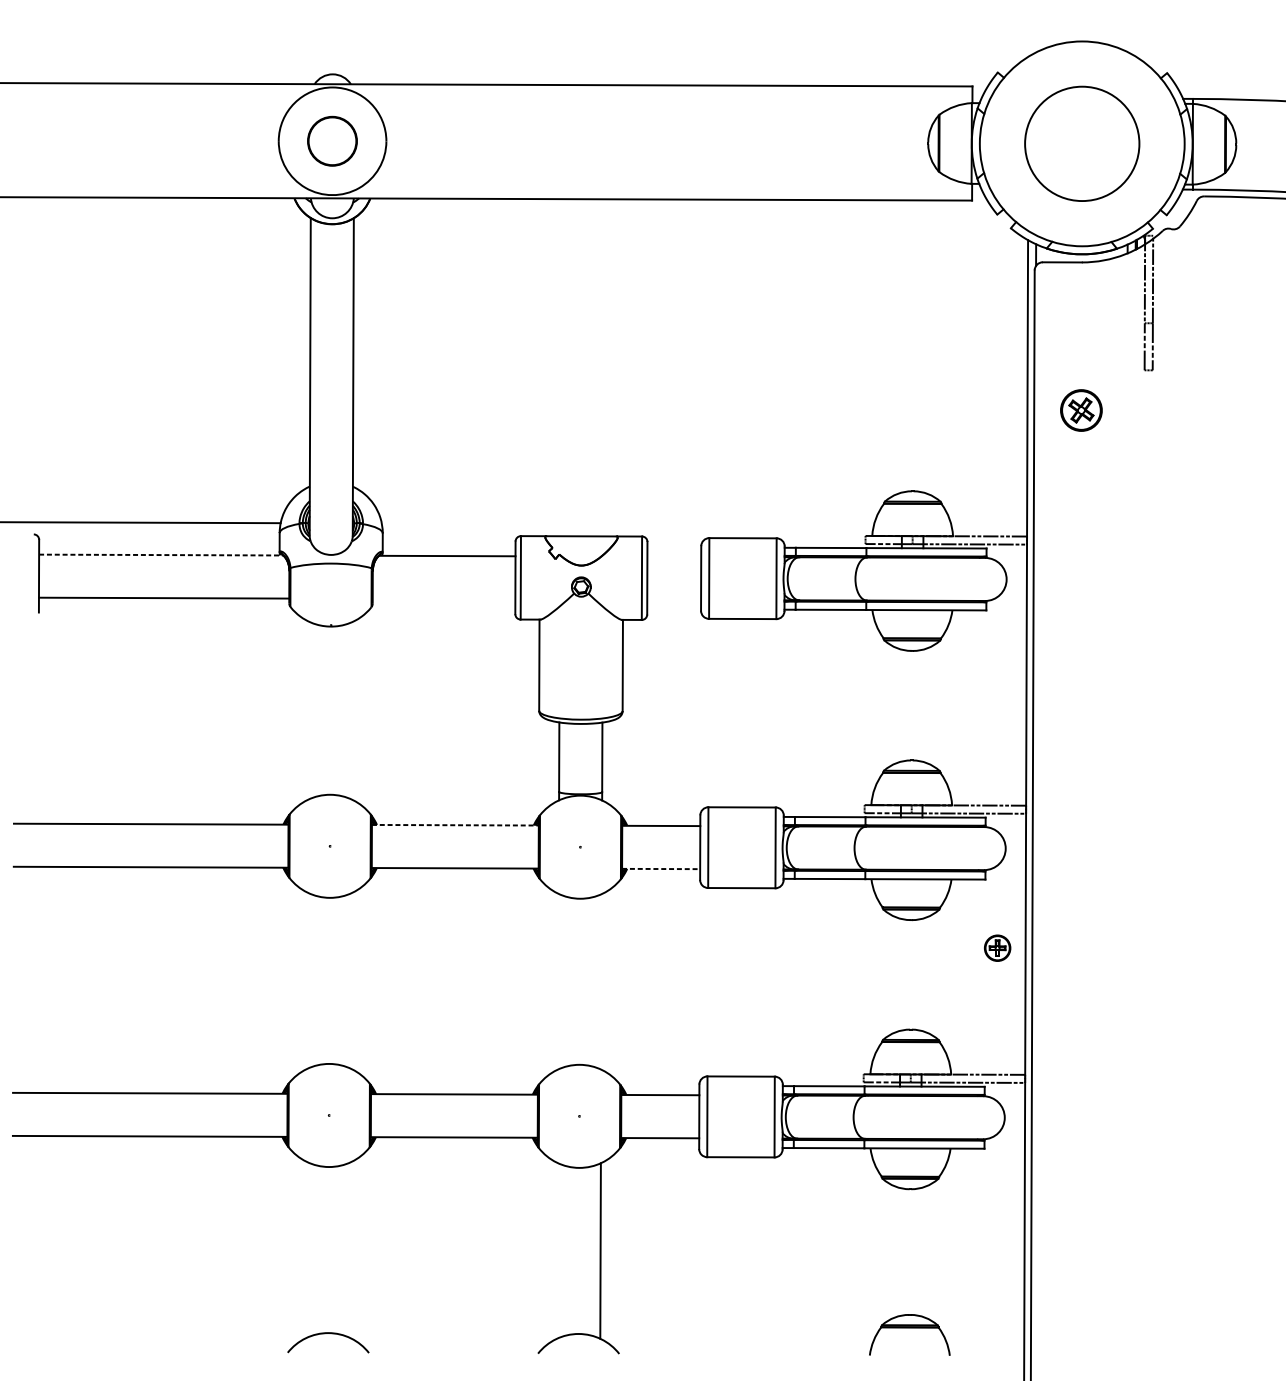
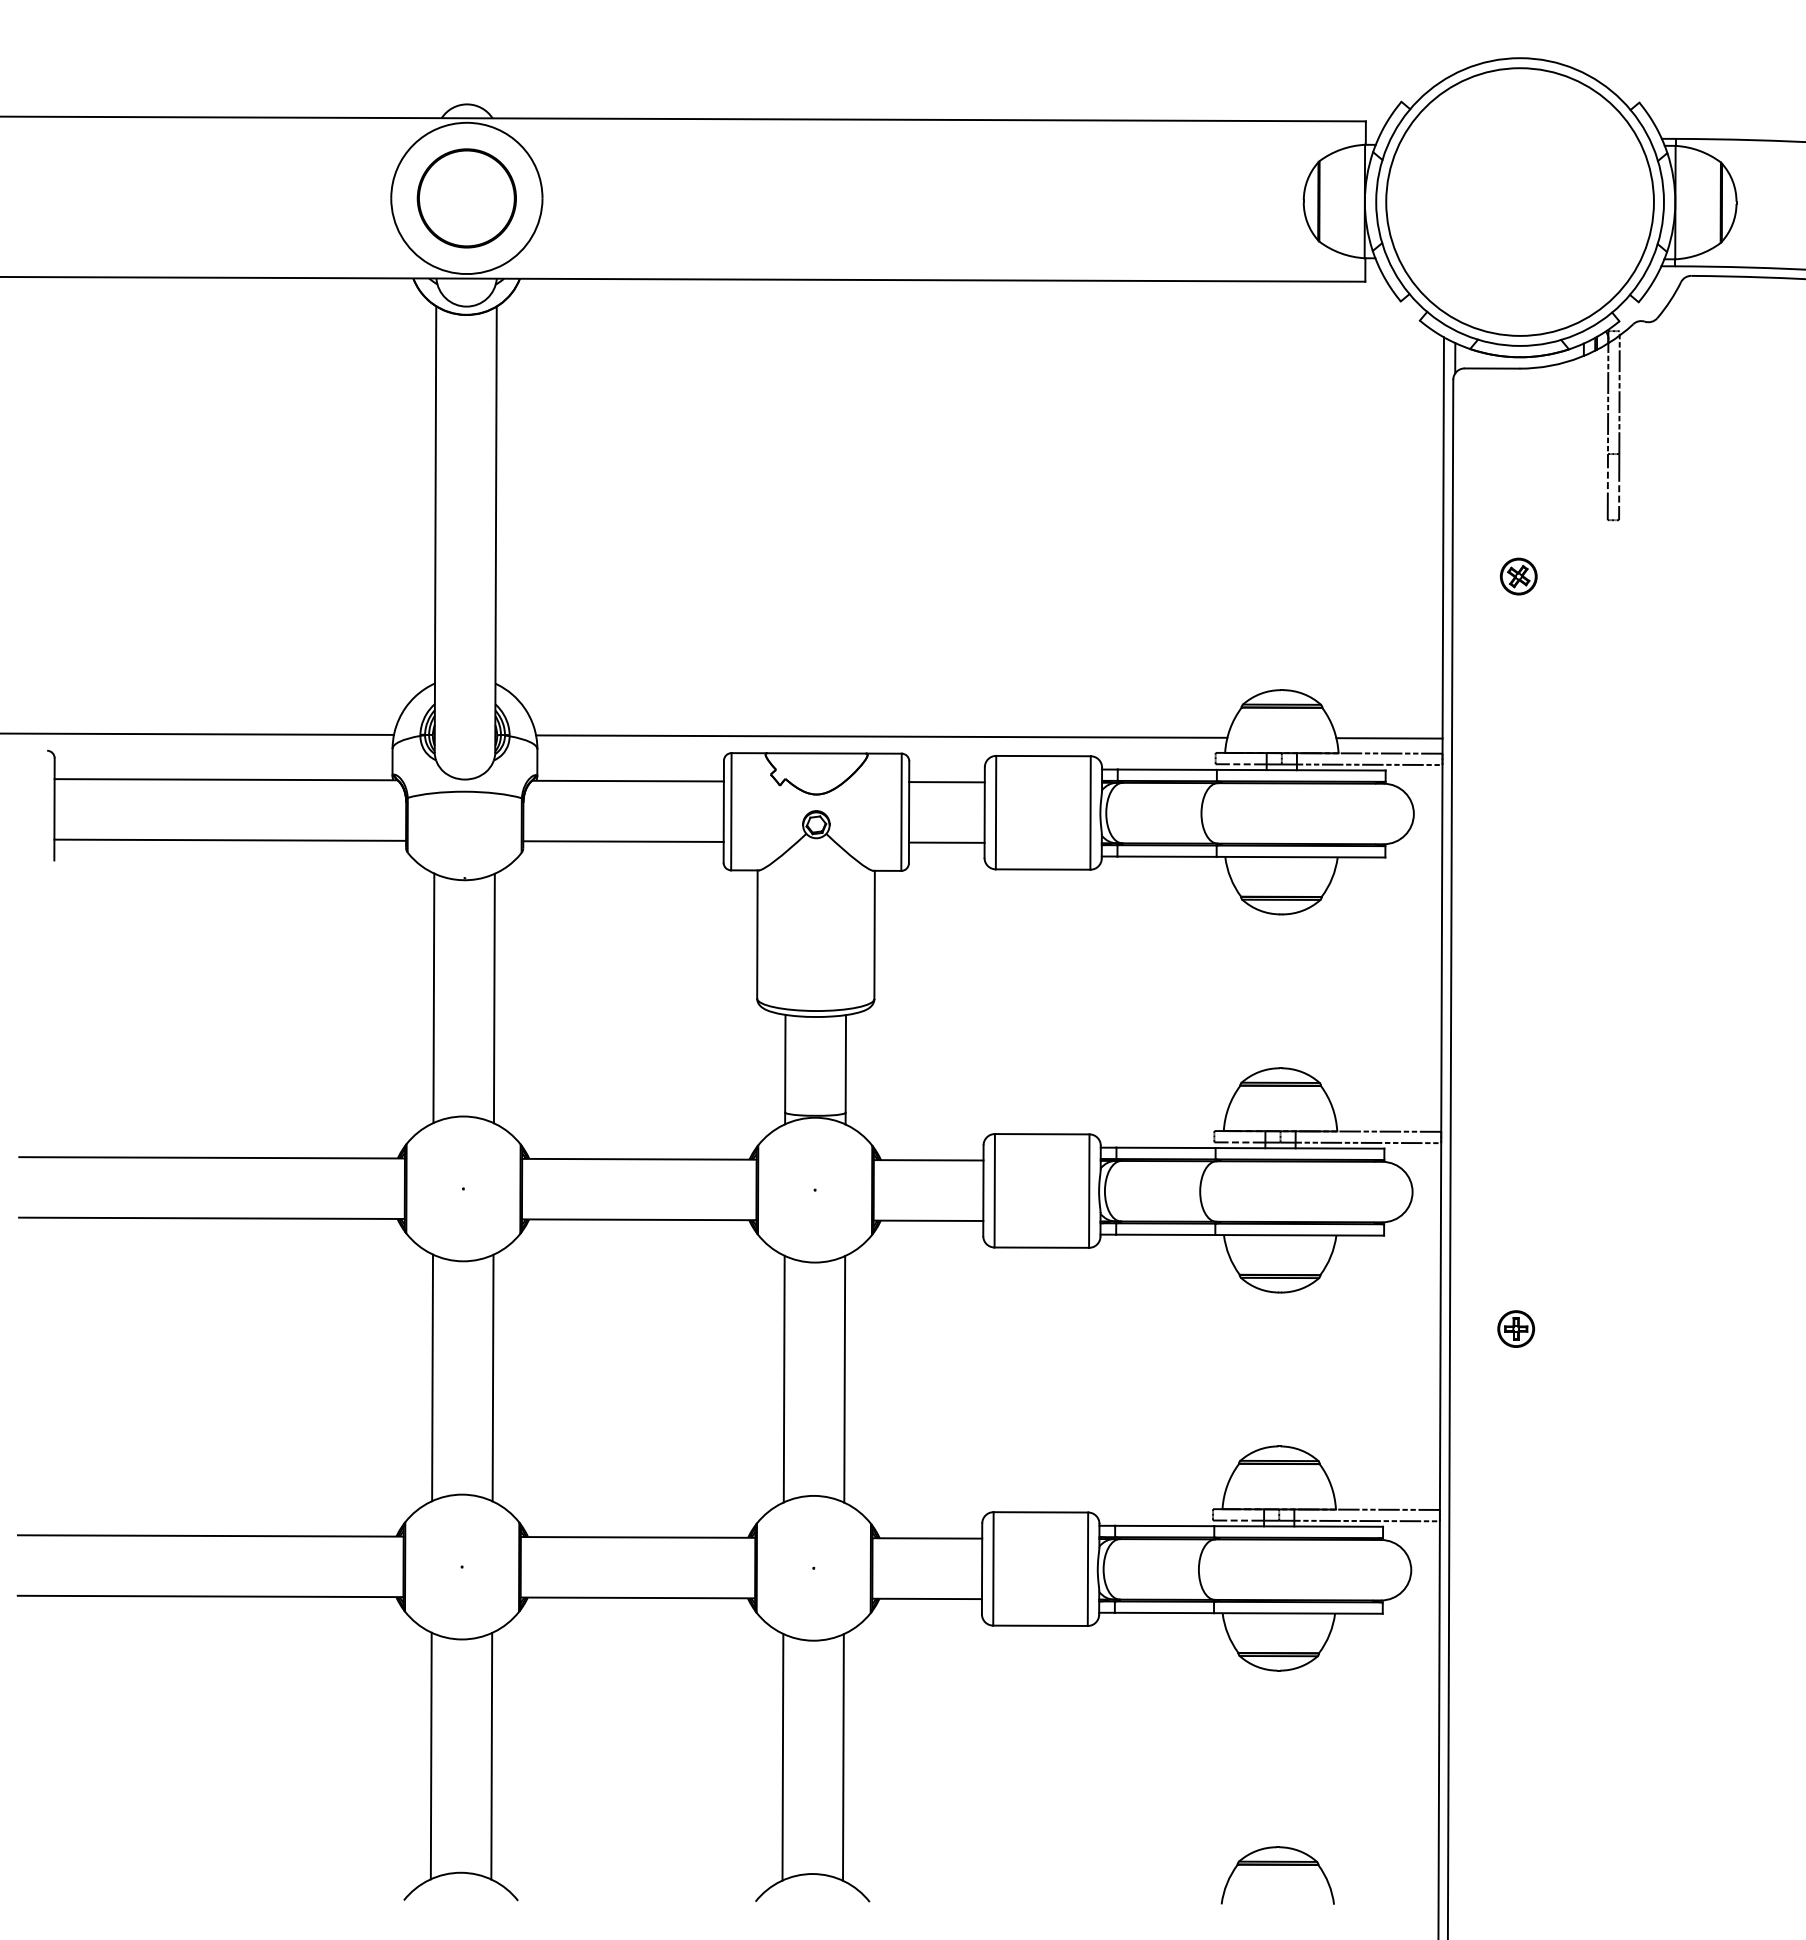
part: (332, 141) -> (466, 198), size x1.43
circle: (1081, 143) -> (1519, 201), size x1.67
part: (1081, 410) -> (1518, 576), size x0.62
line: (627, 524) -> (881, 736), added
line: (989, 525) -> (1389, 738), added
line: (161, 554) -> (226, 779), dashed -> solid
line: (673, 557) -> (946, 782), added
line: (444, 599) -> (623, 841), added
line: (673, 599) -> (946, 842), added
line: (308, 710) -> (433, 998), added
line: (351, 710) -> (493, 998), added
line: (455, 825) -> (639, 1159), dashed -> solid
line: (661, 868) -> (928, 1220), dashed -> solid
part: (997, 947) -> (1516, 1328), moved
line: (308, 980) -> (432, 1377), added
line: (350, 980) -> (492, 1377), added
line: (557, 981) -> (783, 1378), added
line: (601, 981) -> (844, 1379), added
line: (306, 1249) -> (430, 1755), added
line: (350, 1249) -> (491, 1755), added
line: (557, 1250) -> (782, 1756), added

